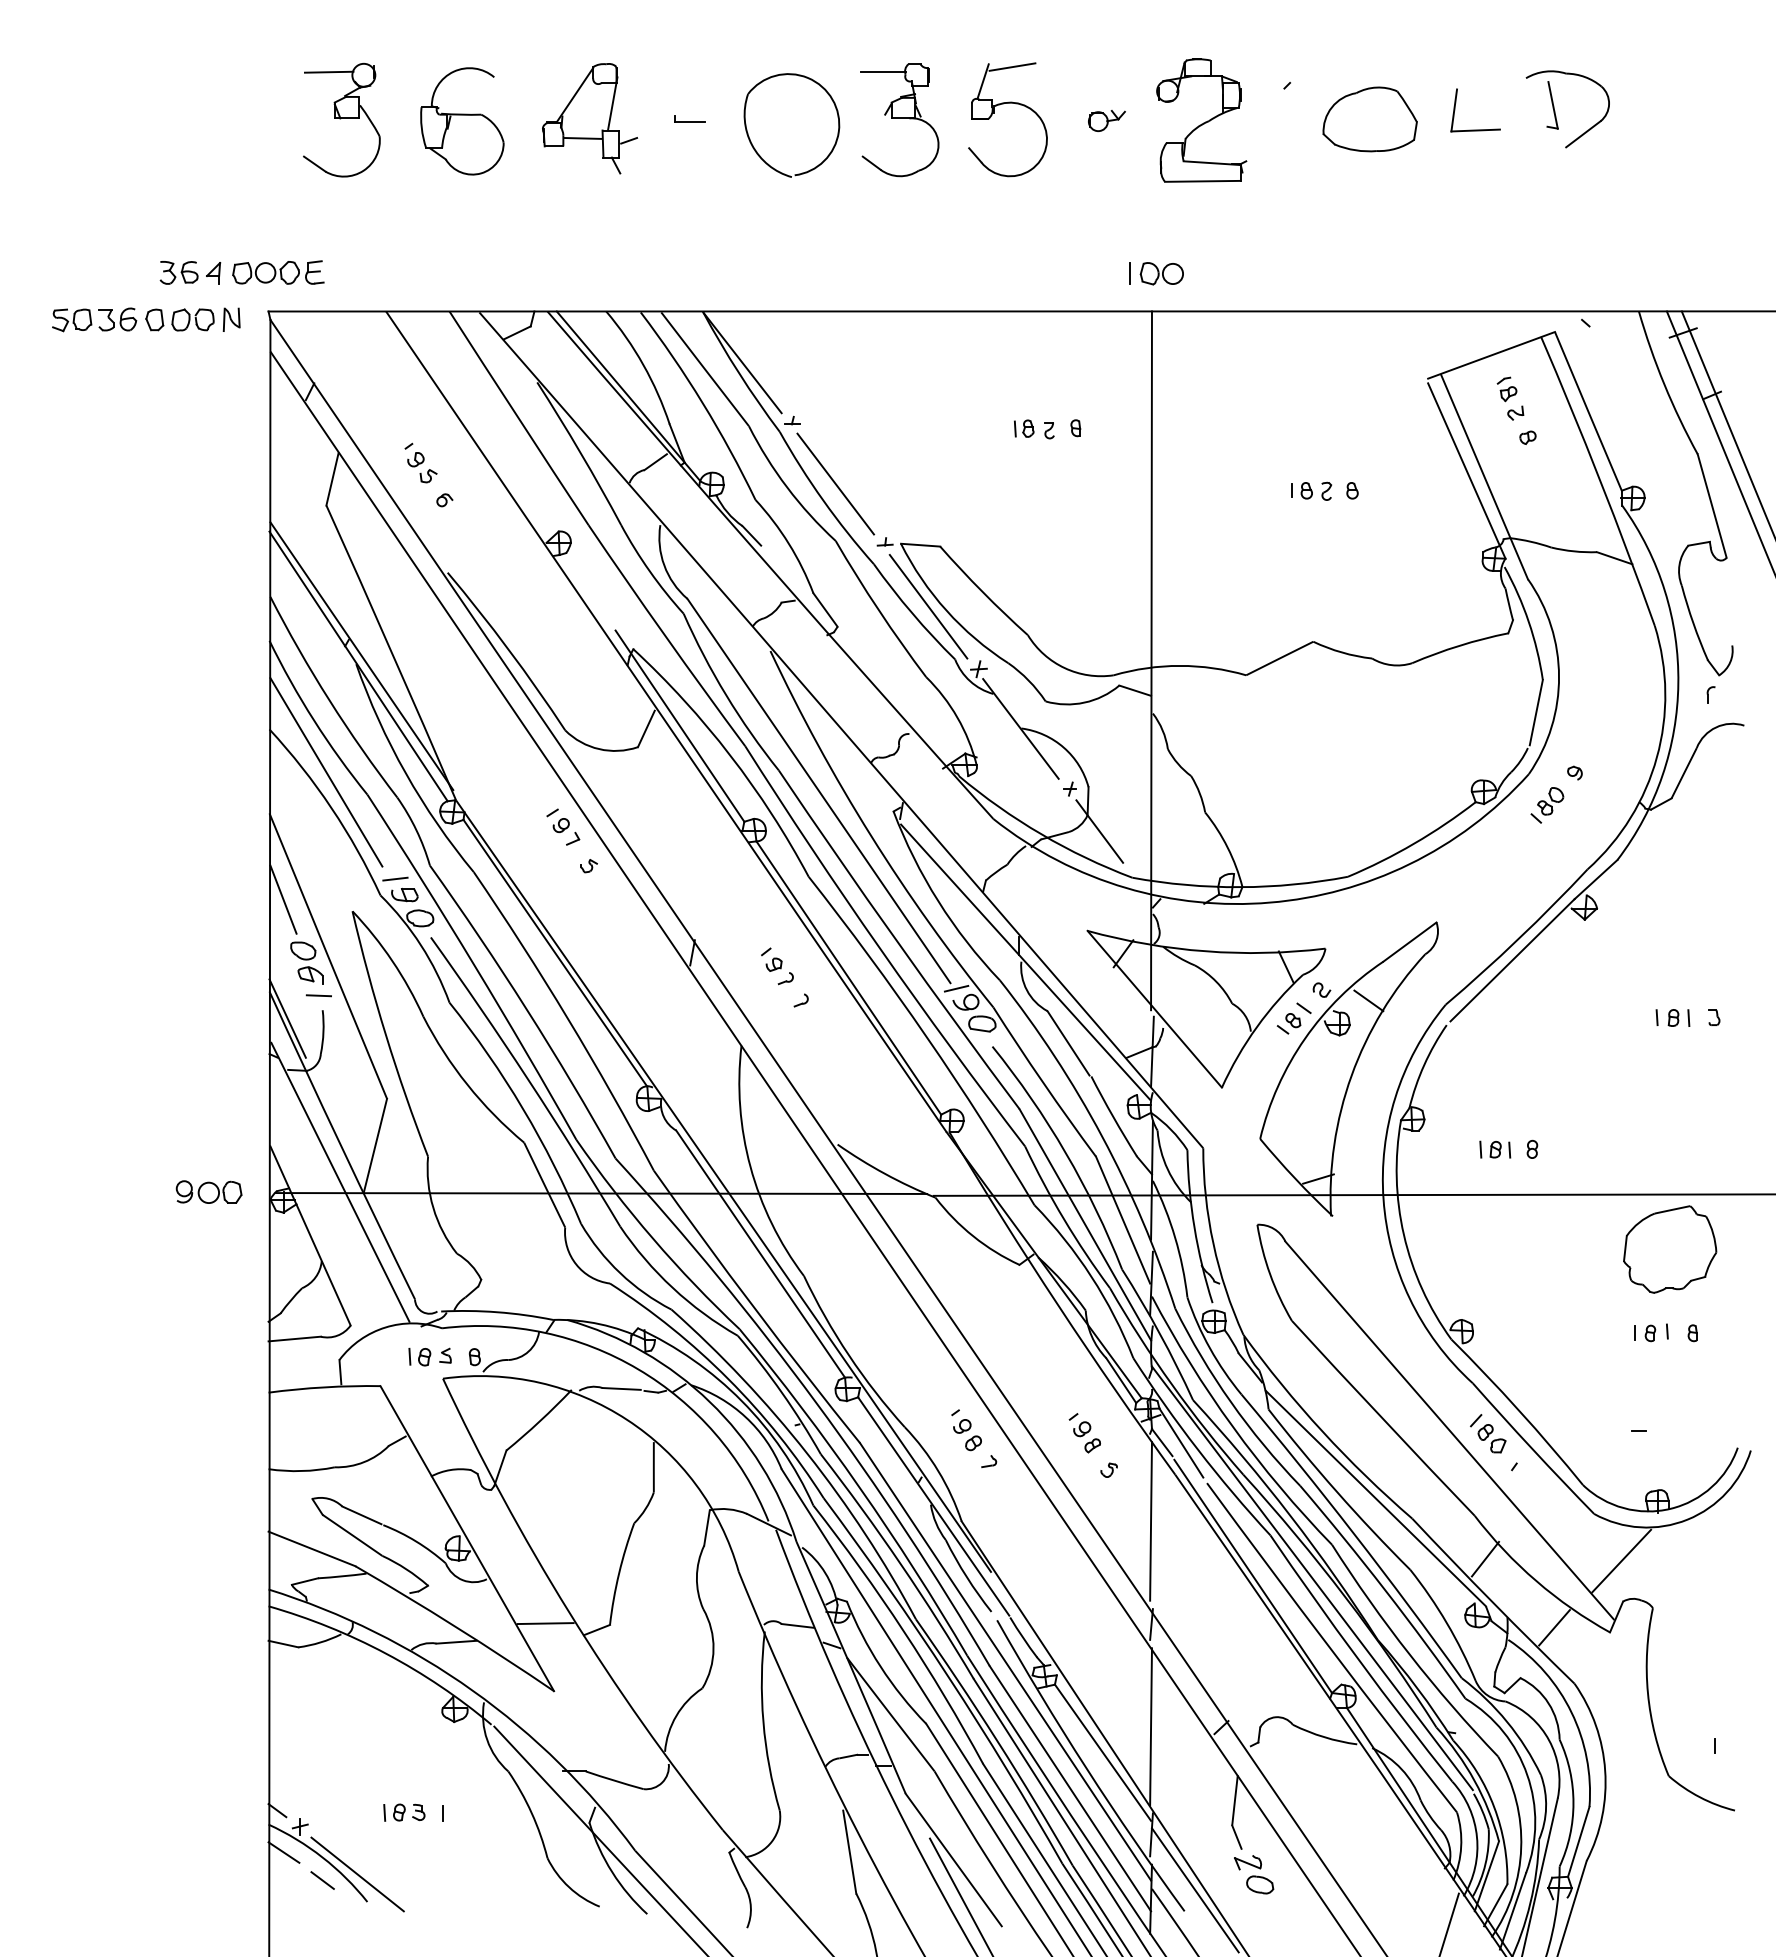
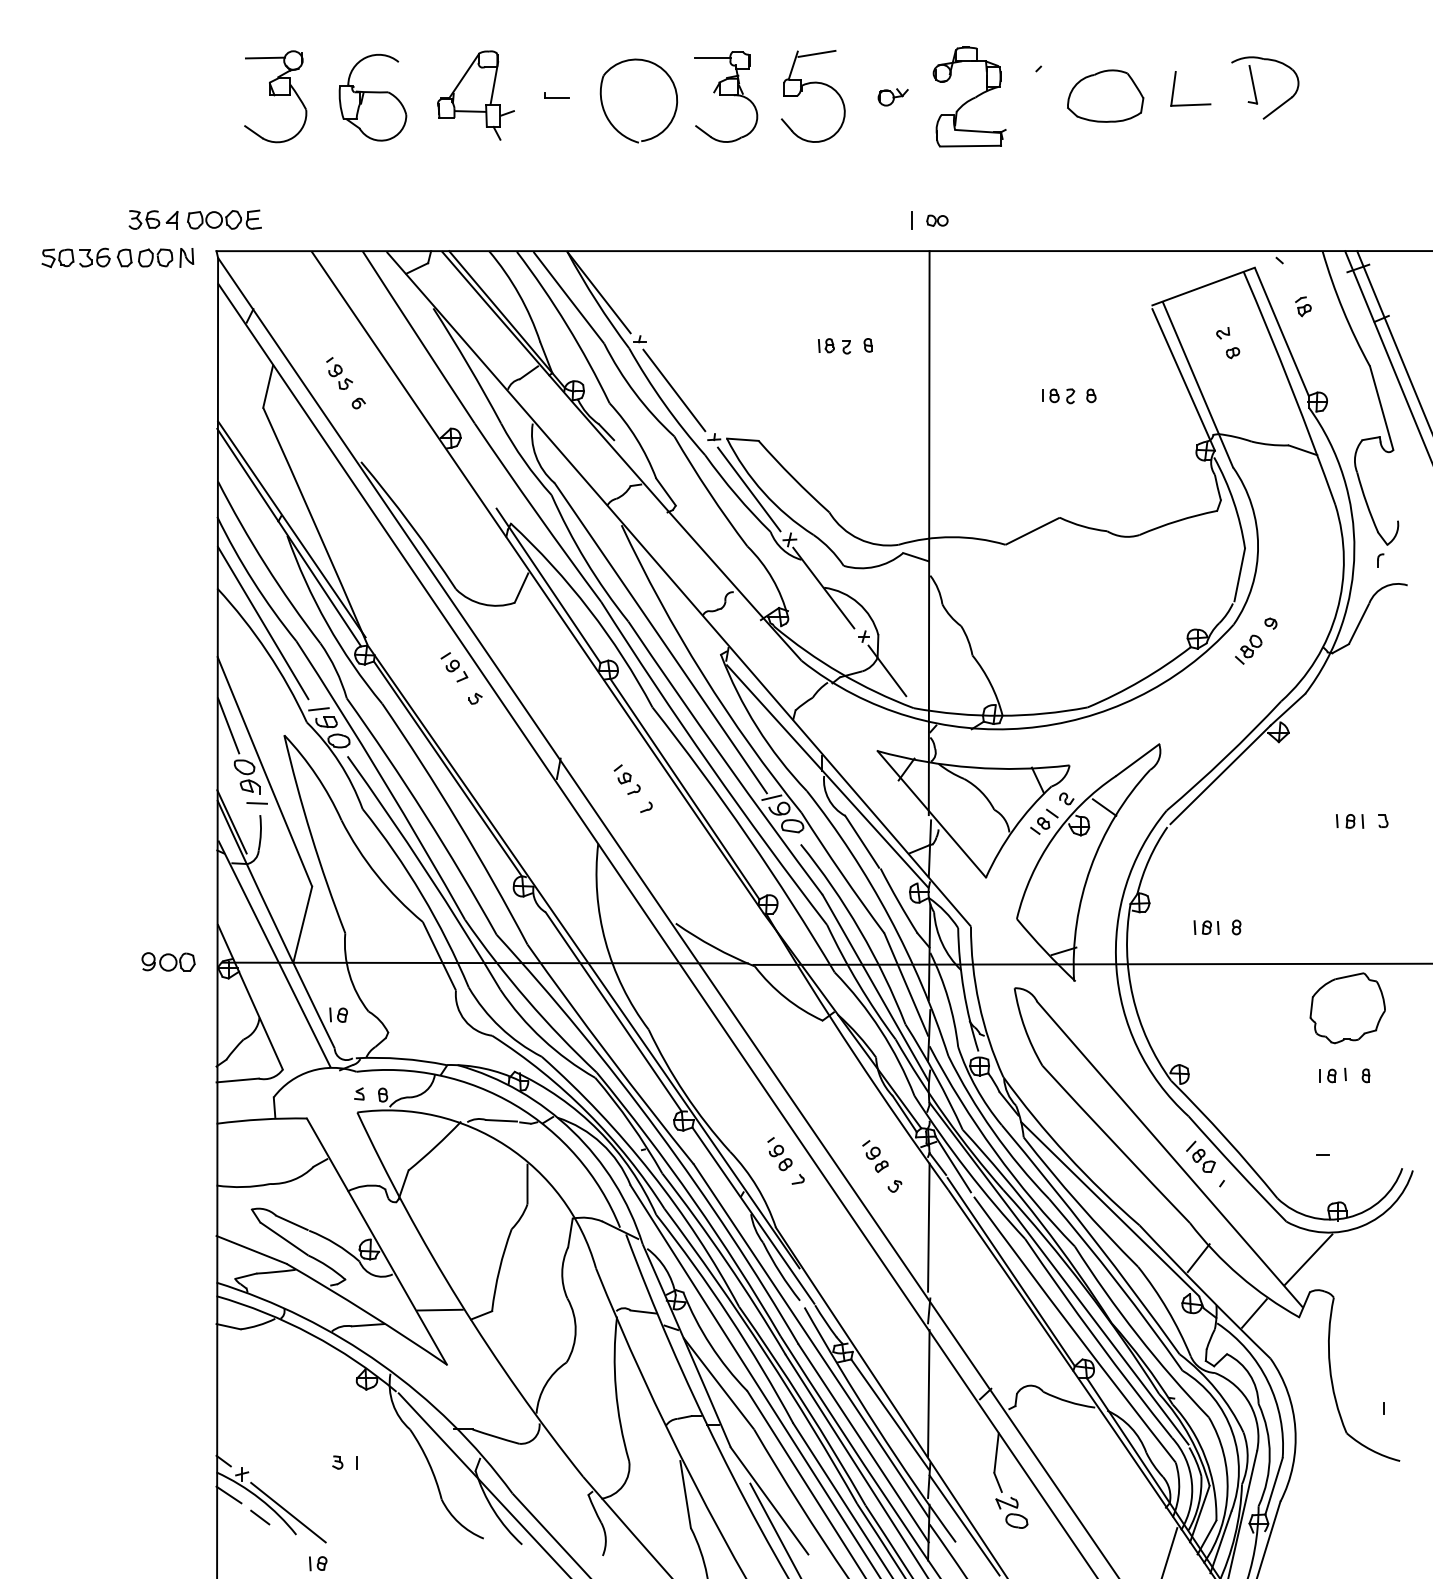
part: (1161, 273) -> (937, 220), size x0.6
part: (1506, 389) -> (1302, 306), moved
part: (419, 1356) -> (338, 1014), moved
part: (394, 1812) -> (318, 1563), moved

